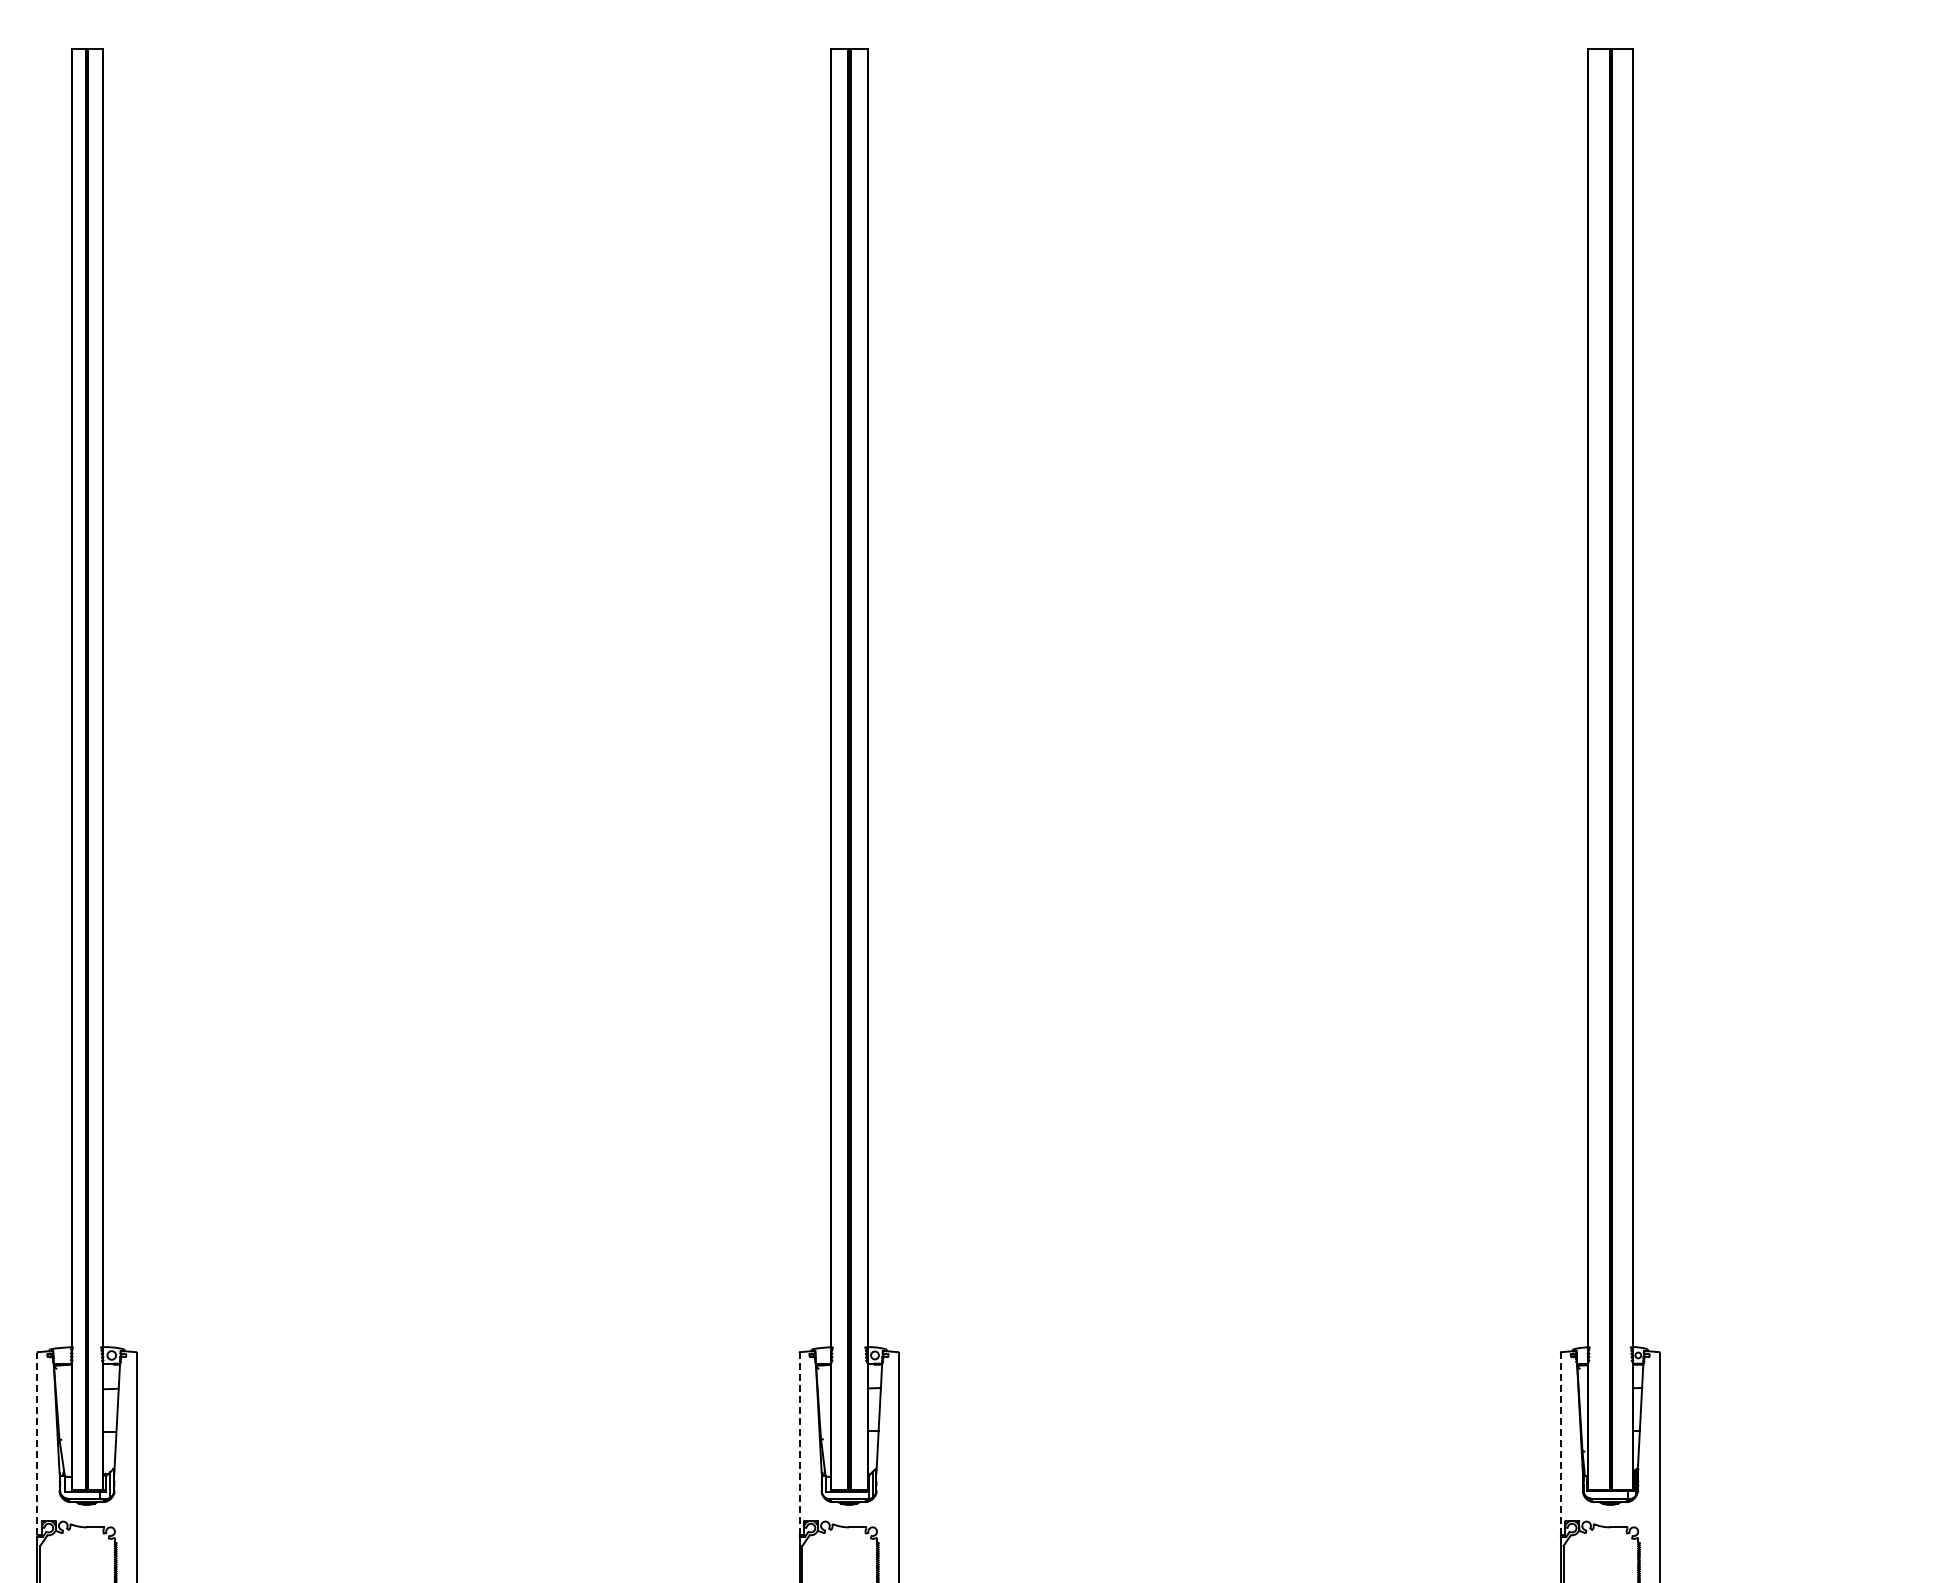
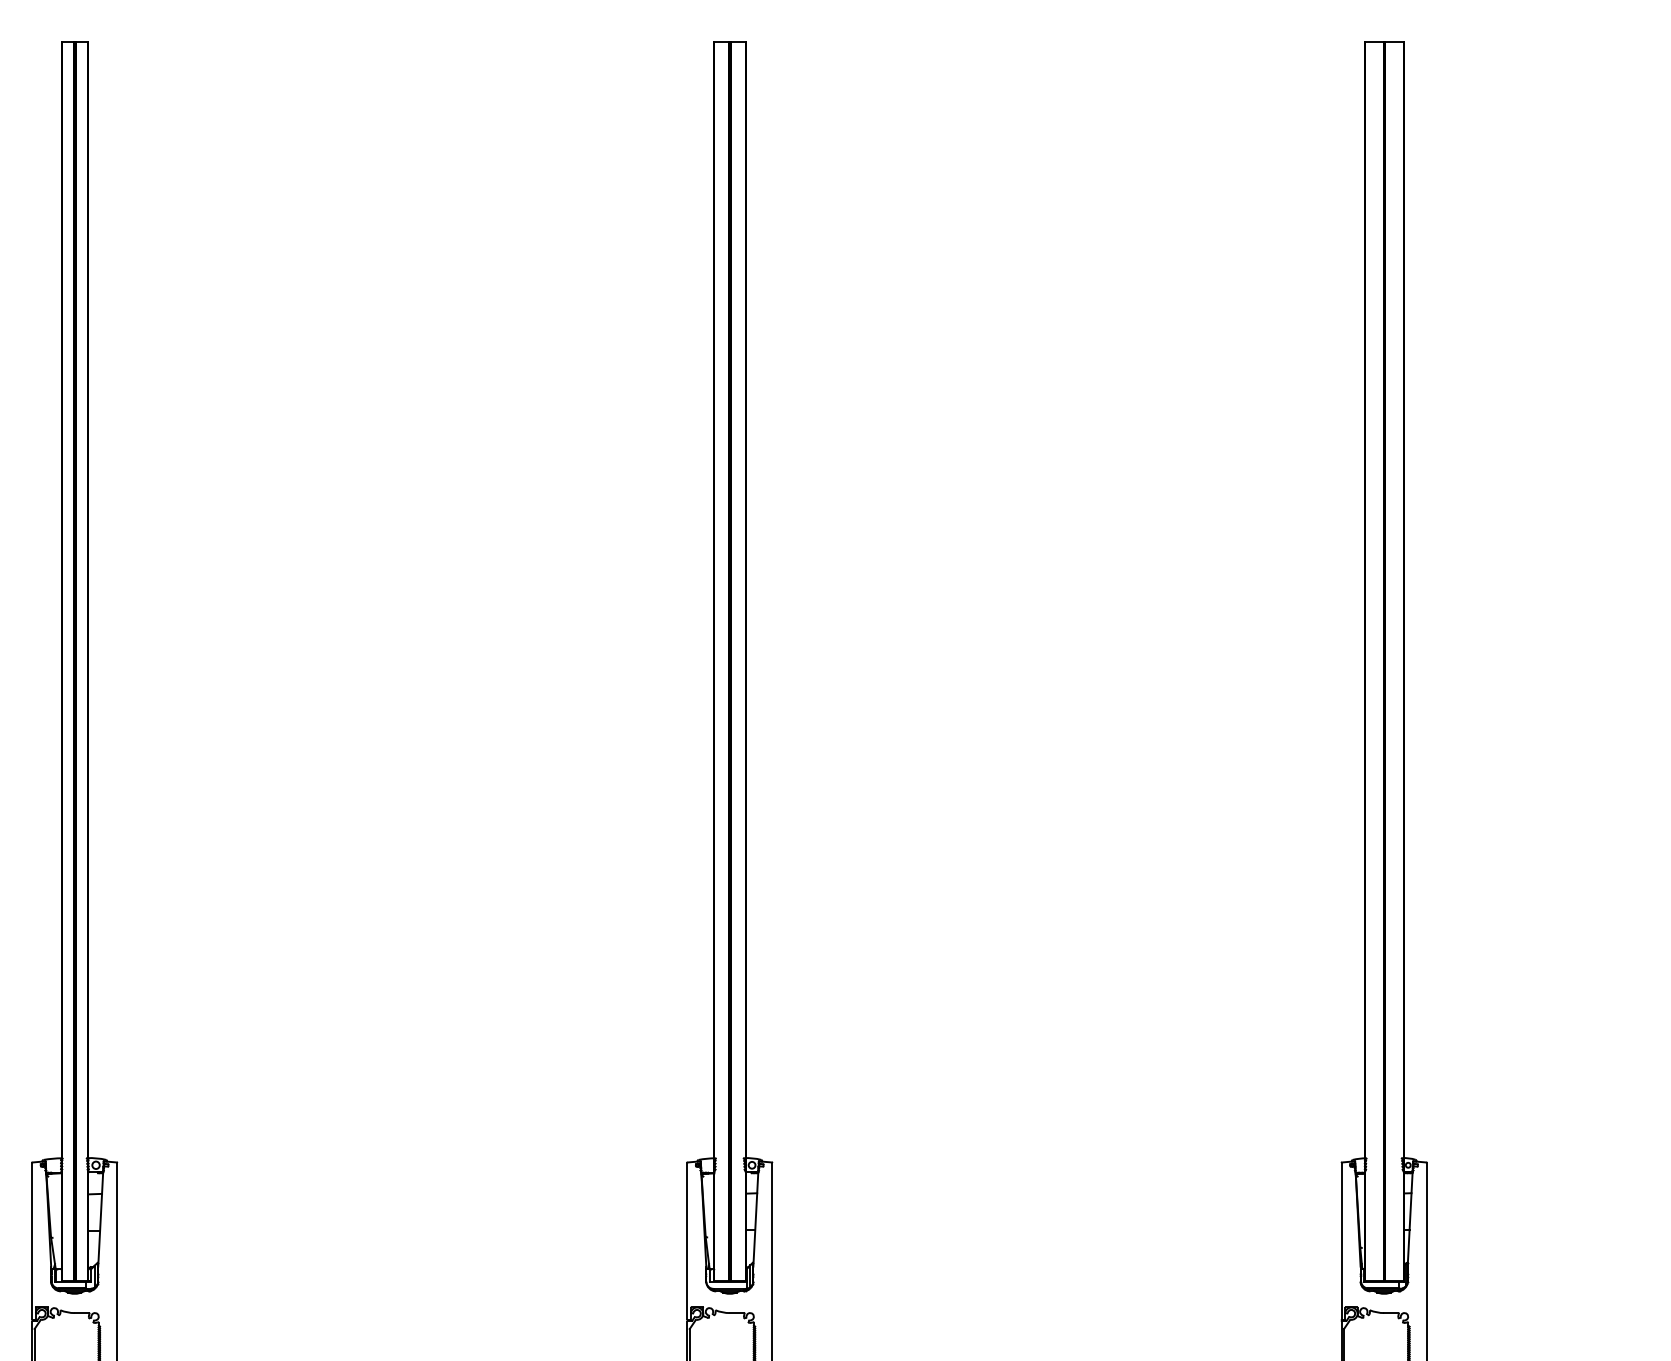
line: (37, 1443) -> (32, 1240), dashed -> solid
line: (799, 1443) -> (687, 1240), dashed -> solid
line: (1560, 1443) -> (1341, 1240), dashed -> solid

